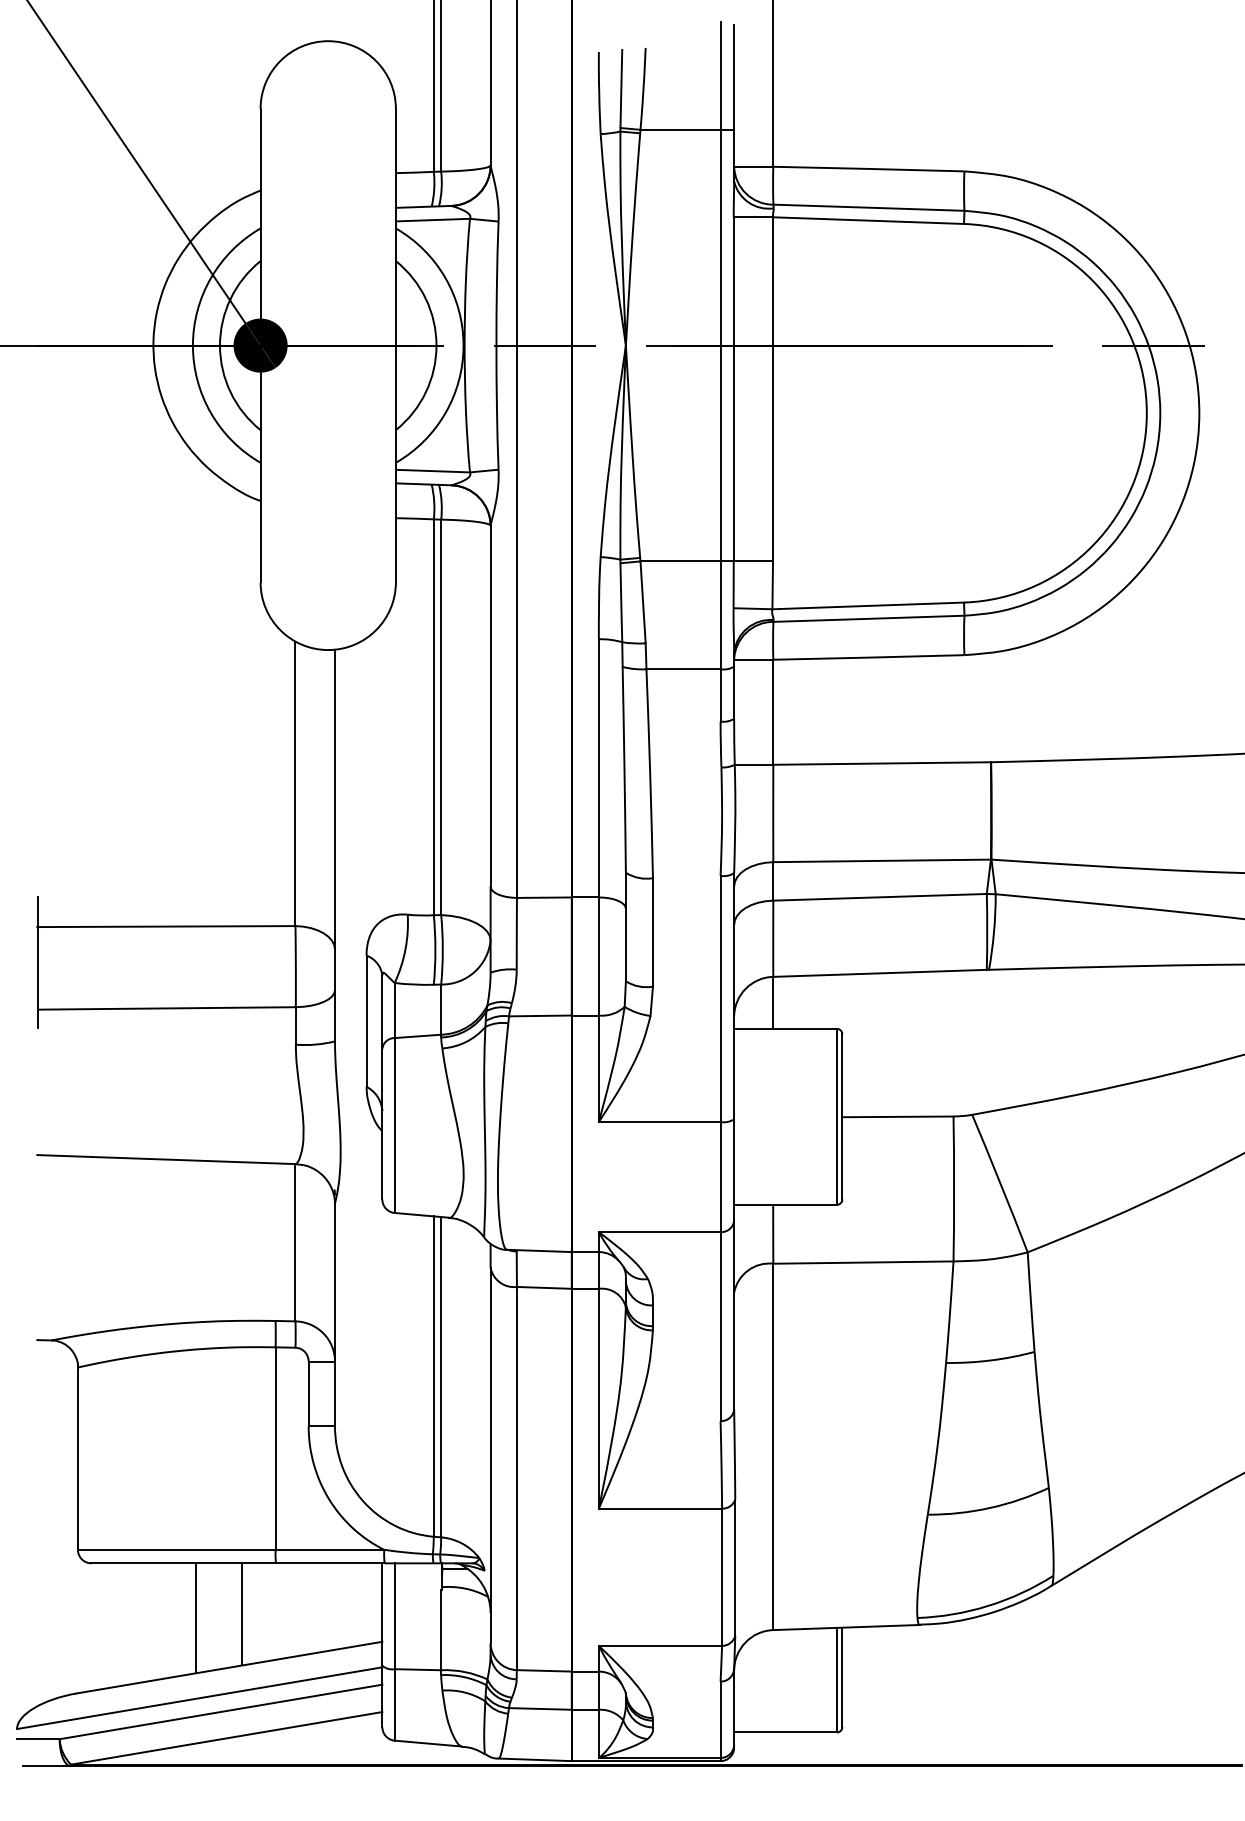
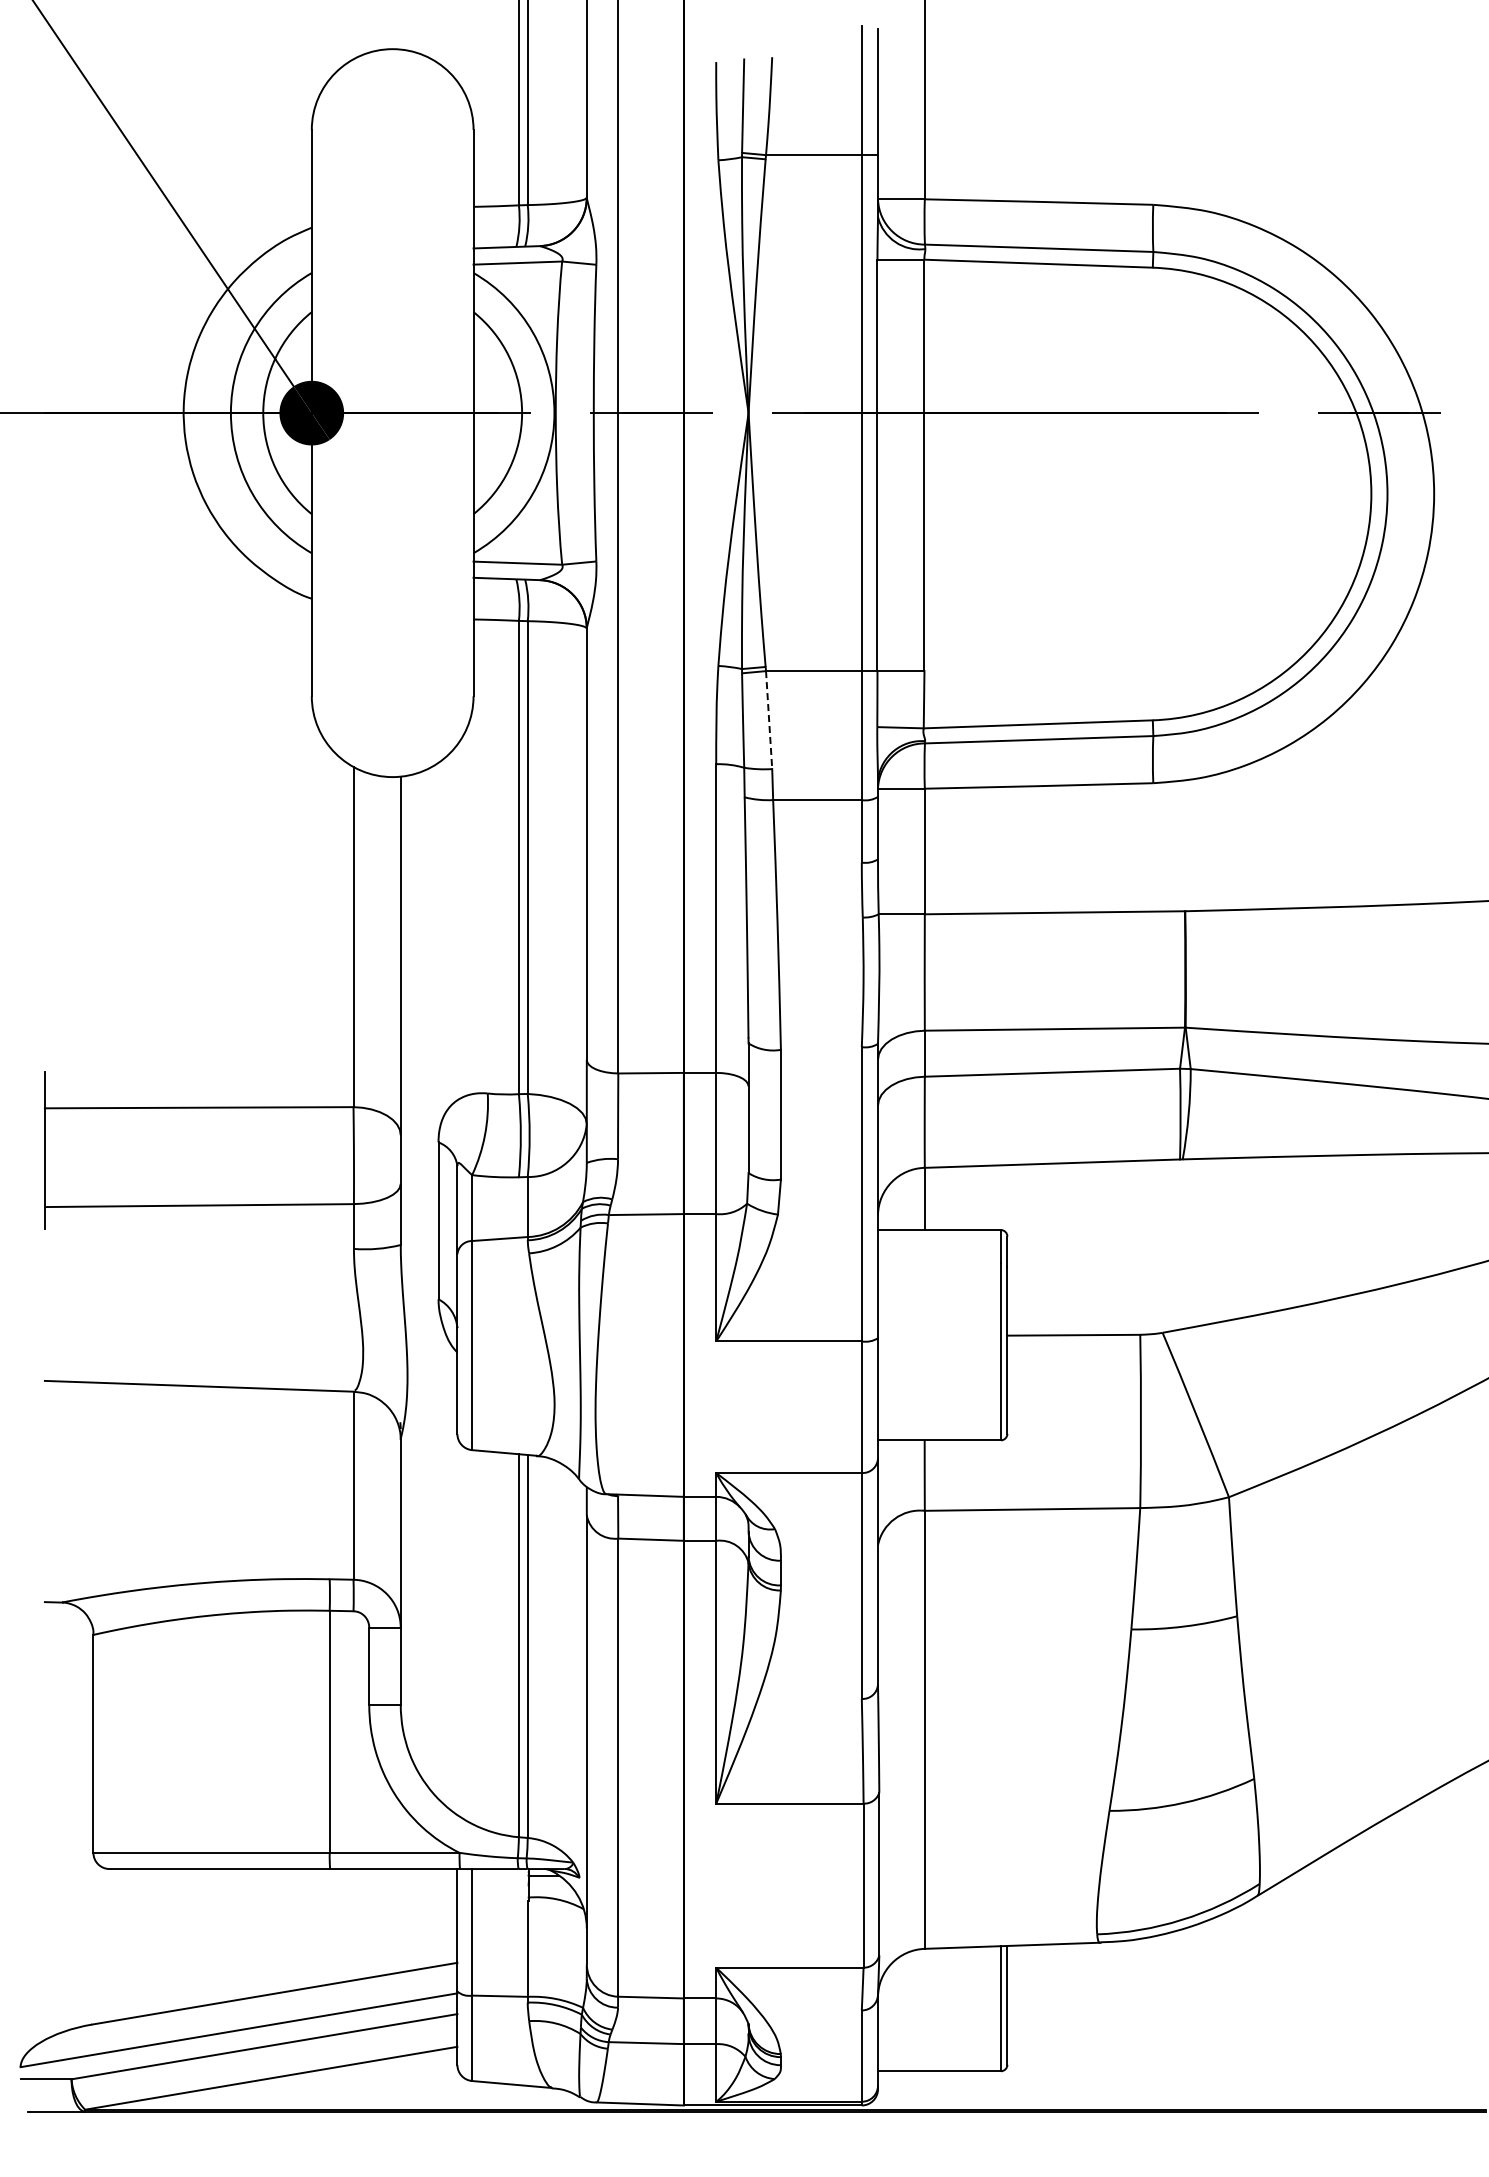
line: (643, 602) -> (769, 720), solid -> dashed
line: (242, 1614) -> (290, 1930), removed
line: (195, 1618) -> (234, 1934), removed

